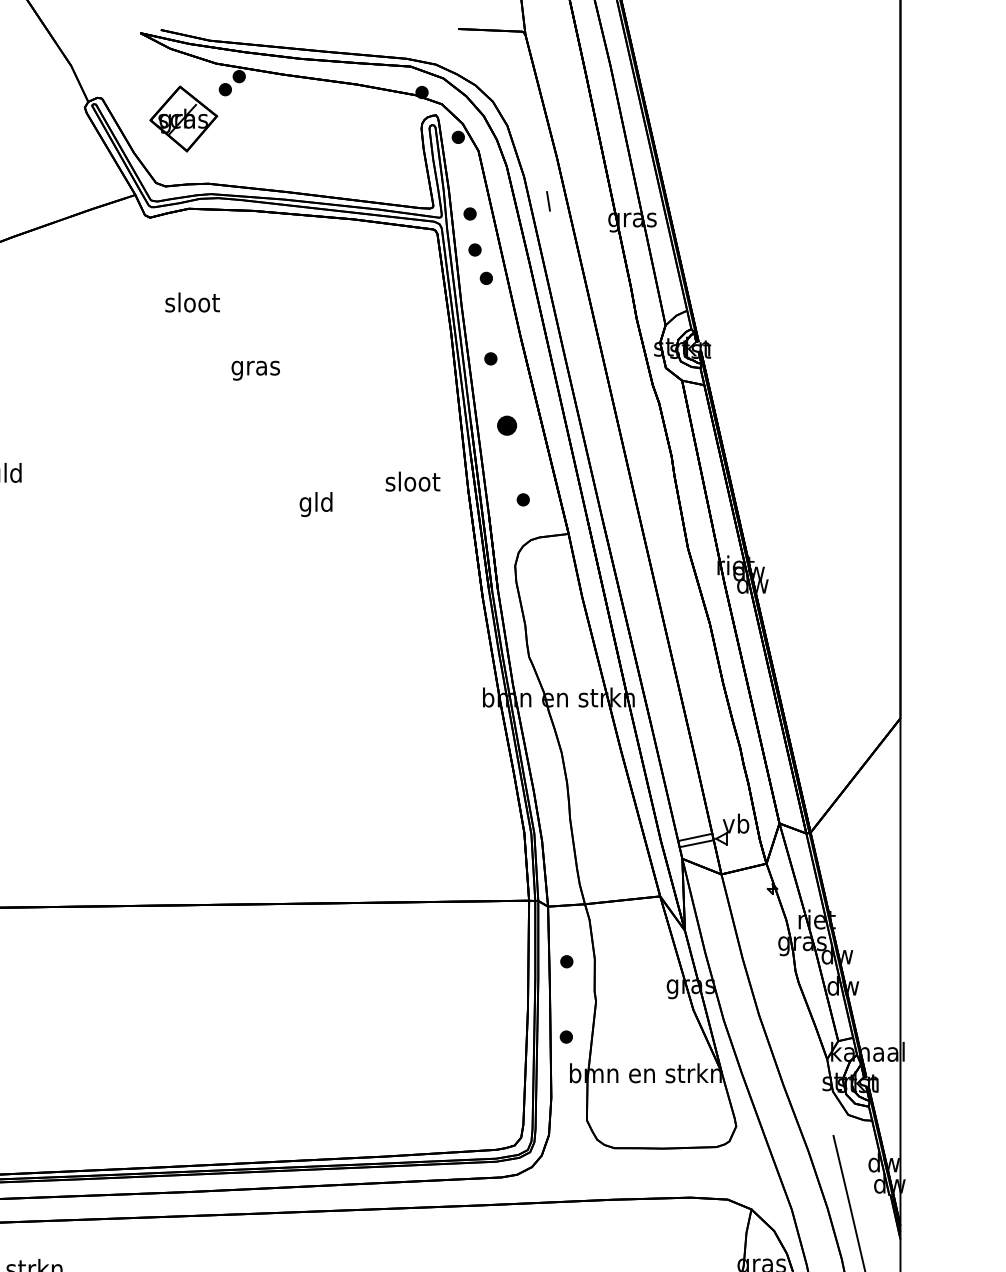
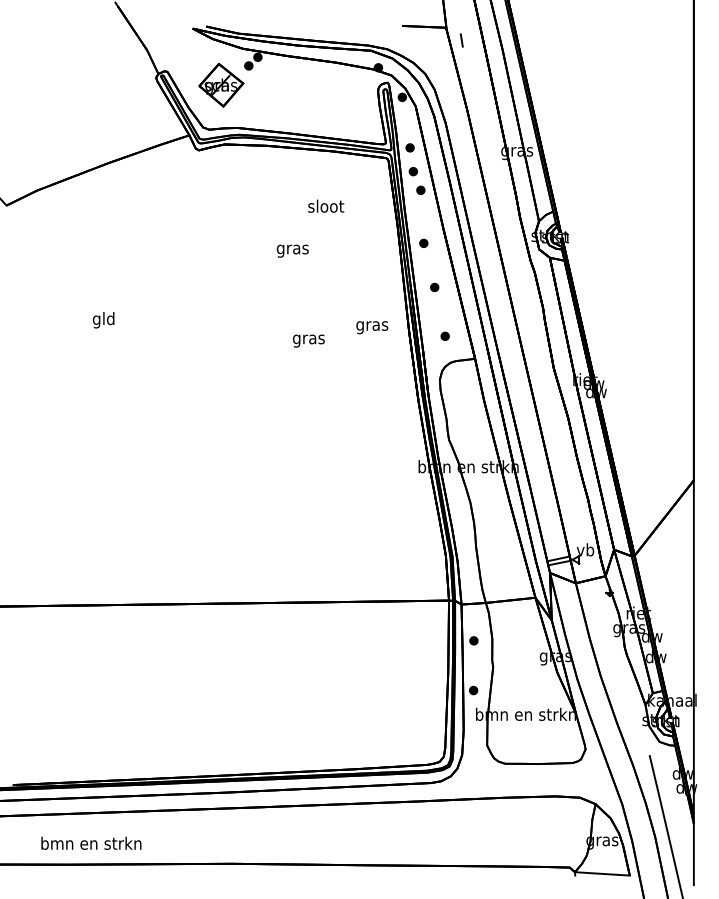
line: (548, 201) -> (461, 40), moved
text: (193, 301) -> (326, 205), moved
text: (255, 369) -> (292, 250), moved
part: (507, 425) -> (434, 287), size x0.62
text: (413, 483) -> (372, 325), sloot -> gras
text: (315, 504) -> (308, 339), gld -> gras

